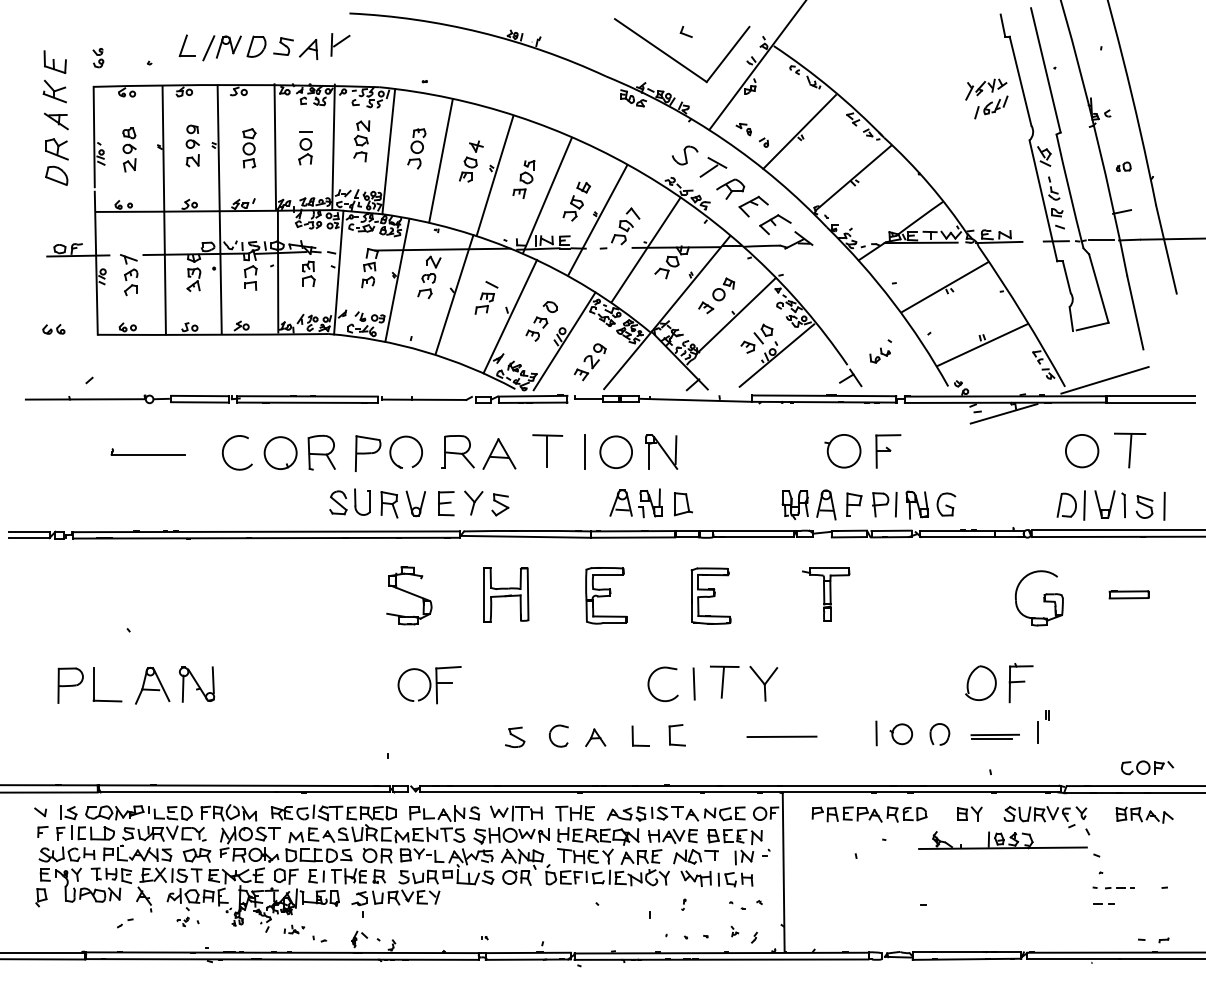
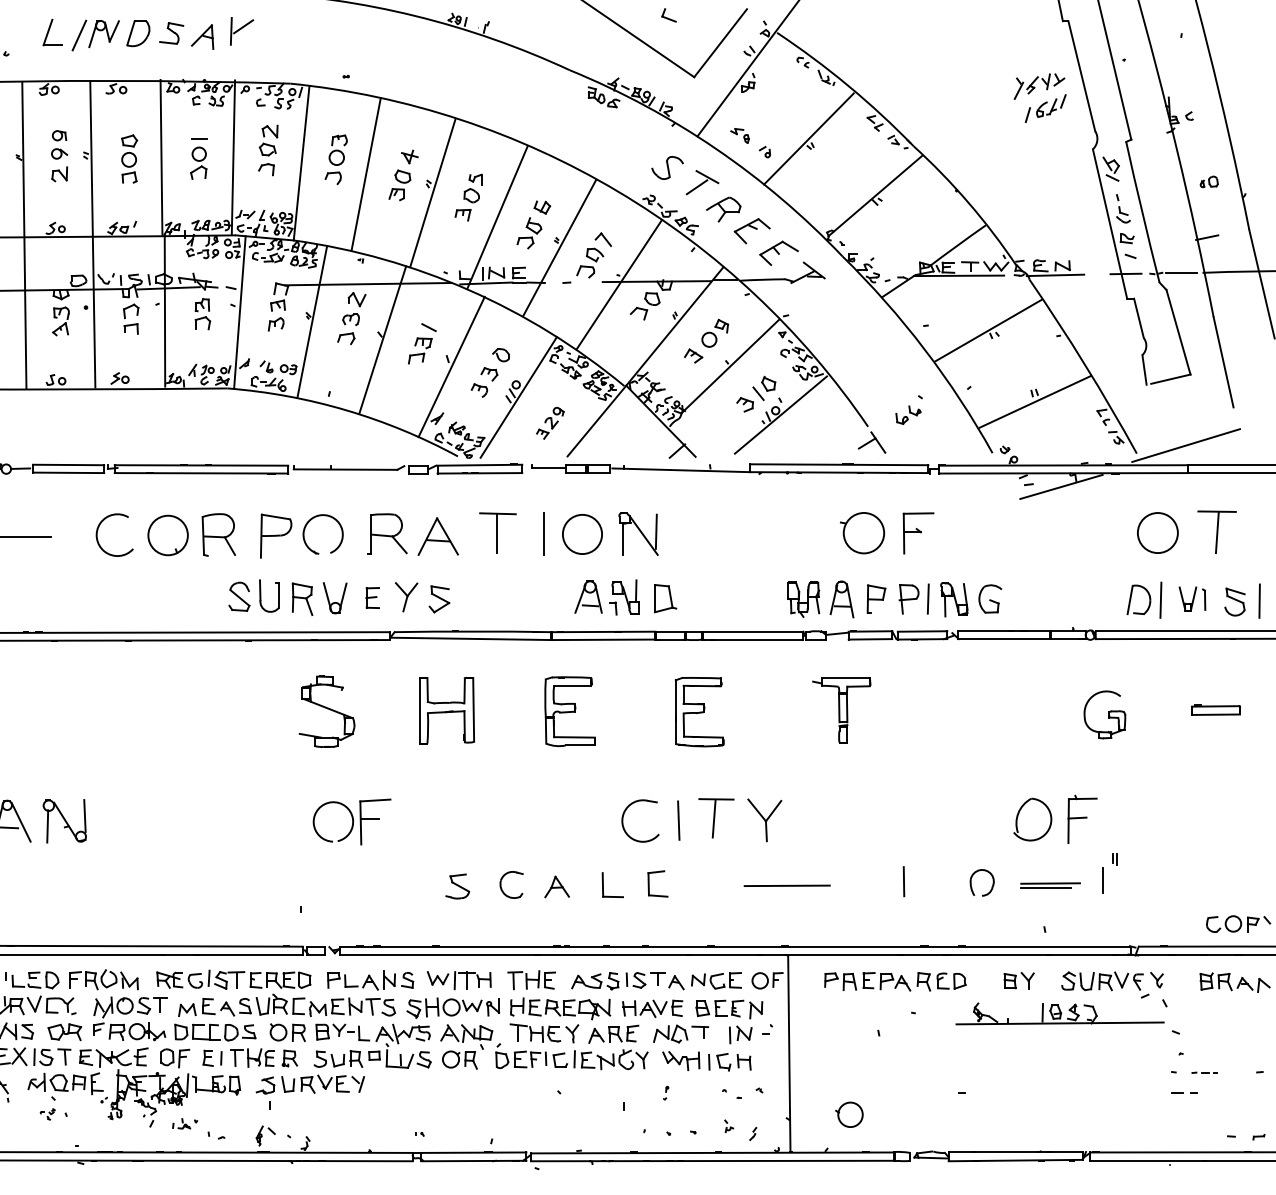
part: (589, 362) -> (549, 423), size x0.7
part: (446, 503) -> (372, 597), size x0.7
part: (1109, 504) -> (1191, 598), size x0.7
part: (1038, 598) -> (1103, 715), size x0.7
part: (901, 734) -> (849, 1115), moved
part: (1119, 888) -> (1204, 1073), size x0.7

